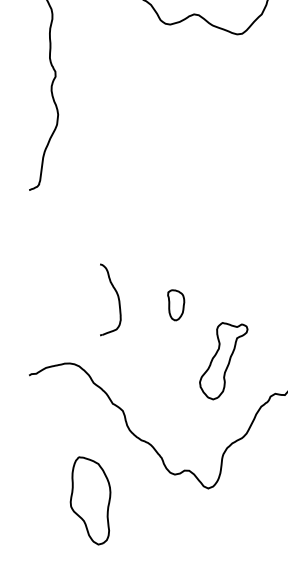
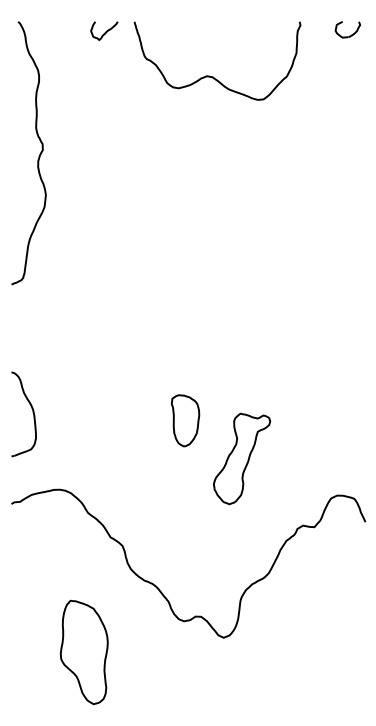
part: (117, 298) -> (32, 412), moved
part: (176, 305) -> (185, 420), size x1.43
part: (224, 360) -> (242, 458), moved

